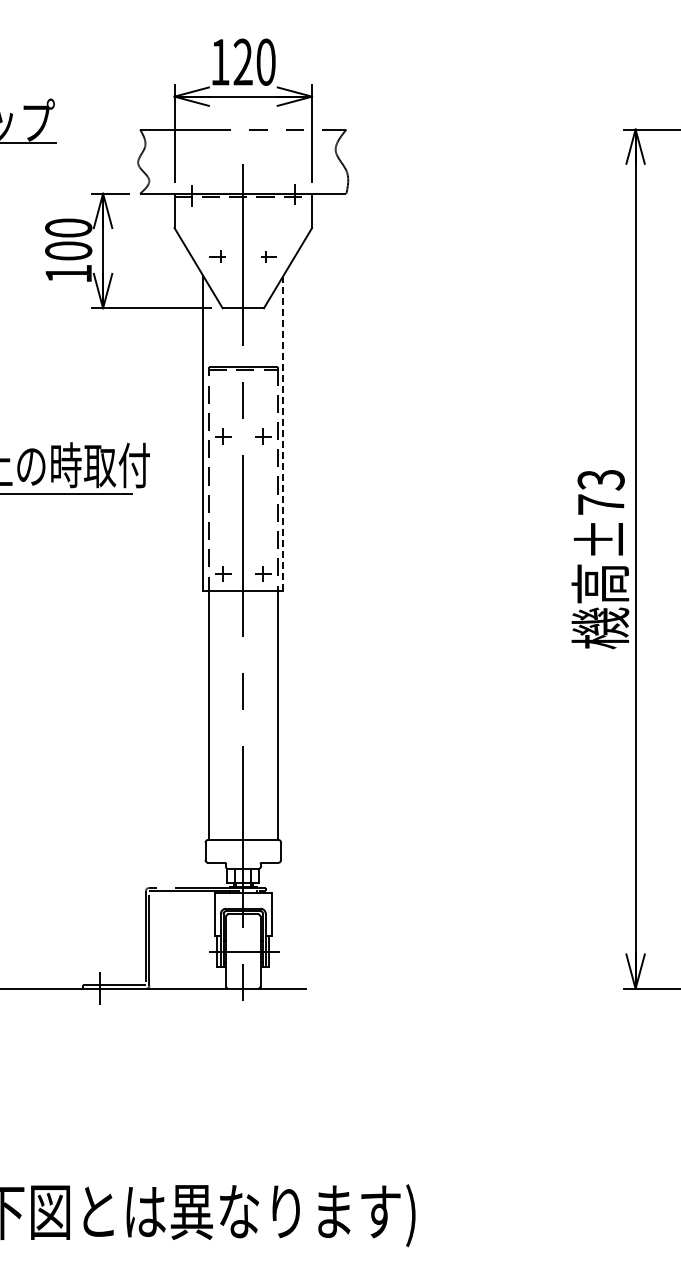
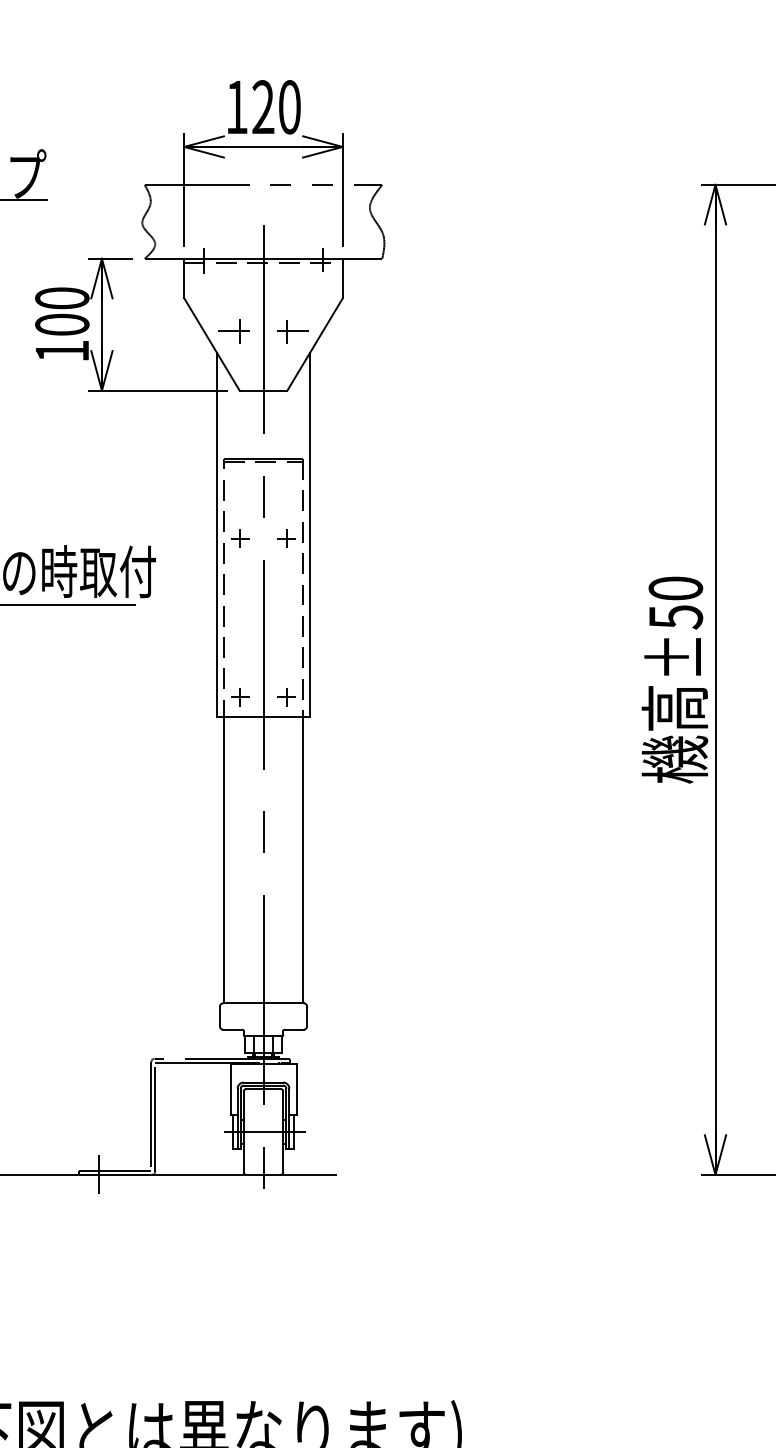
part: (217, 256) -> (233, 331), size x1.67
part: (268, 256) -> (292, 331), size x1.67
line: (283, 433) -> (309, 535), dashed -> solid
text: (600, 492) -> (675, 603), ±73 -> ±50

